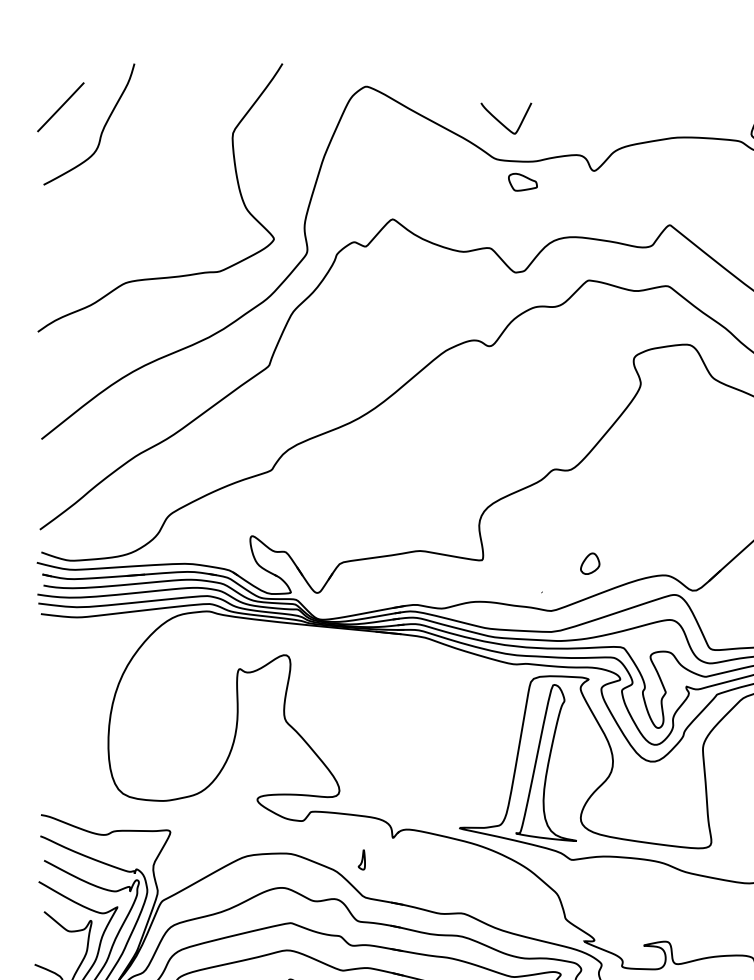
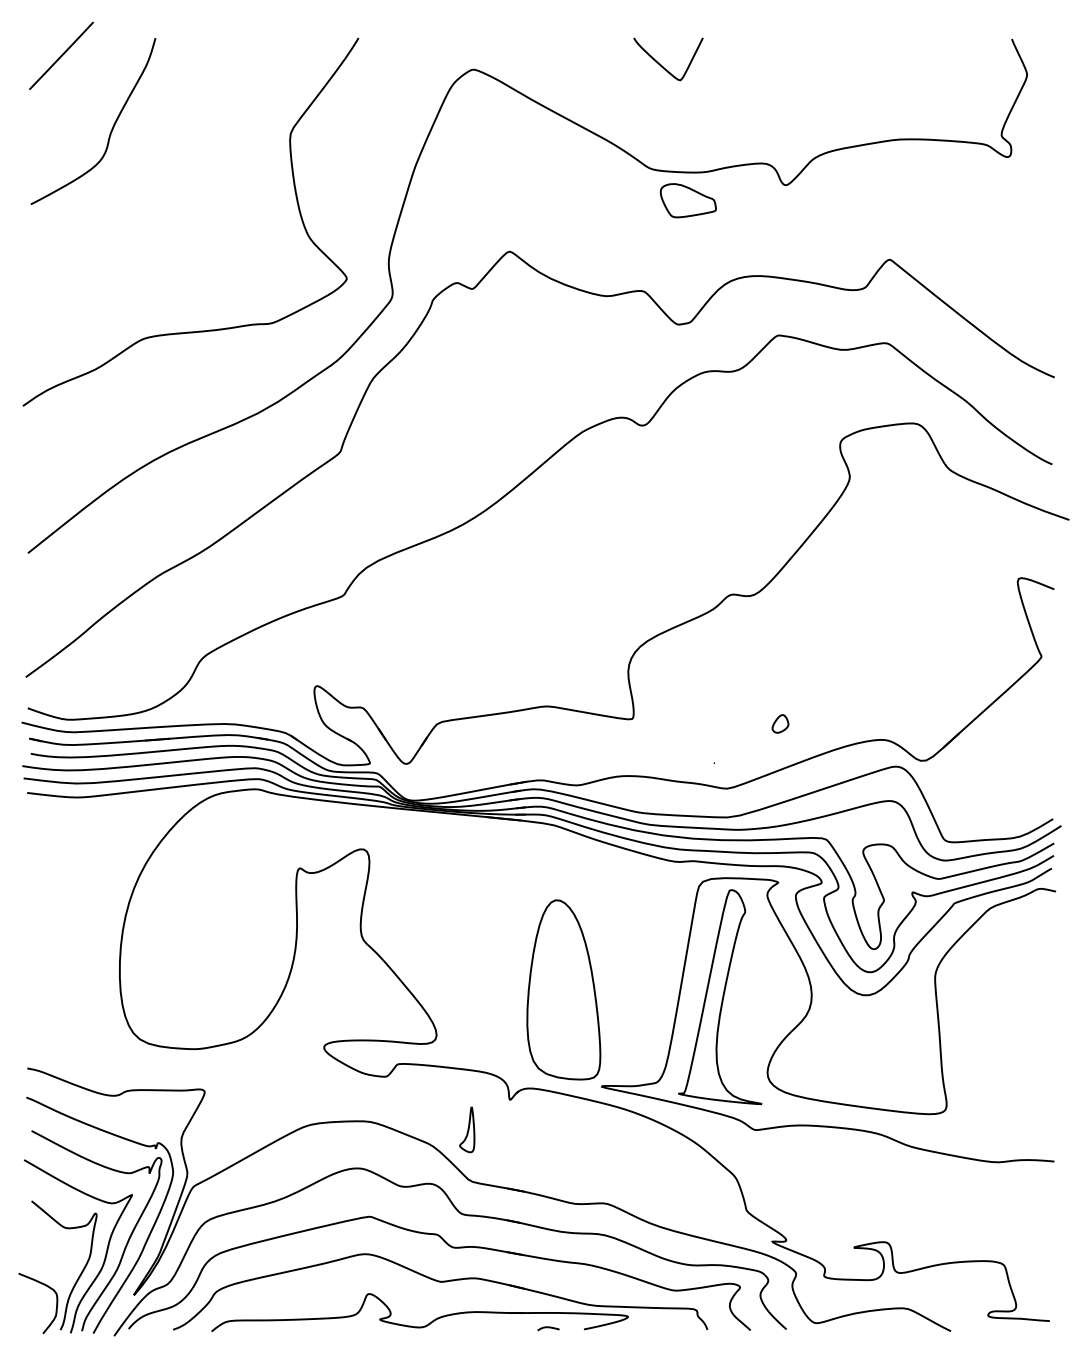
line: (60, 106) -> (61, 55), moved
curve: (501, 123) -> (662, 65), moved
part: (522, 182) -> (687, 200), size x1.43
part: (590, 563) -> (780, 723), size x0.62
part: (431, 757) -> (563, 989), added
part: (361, 859) -> (467, 1129), size x1.67

